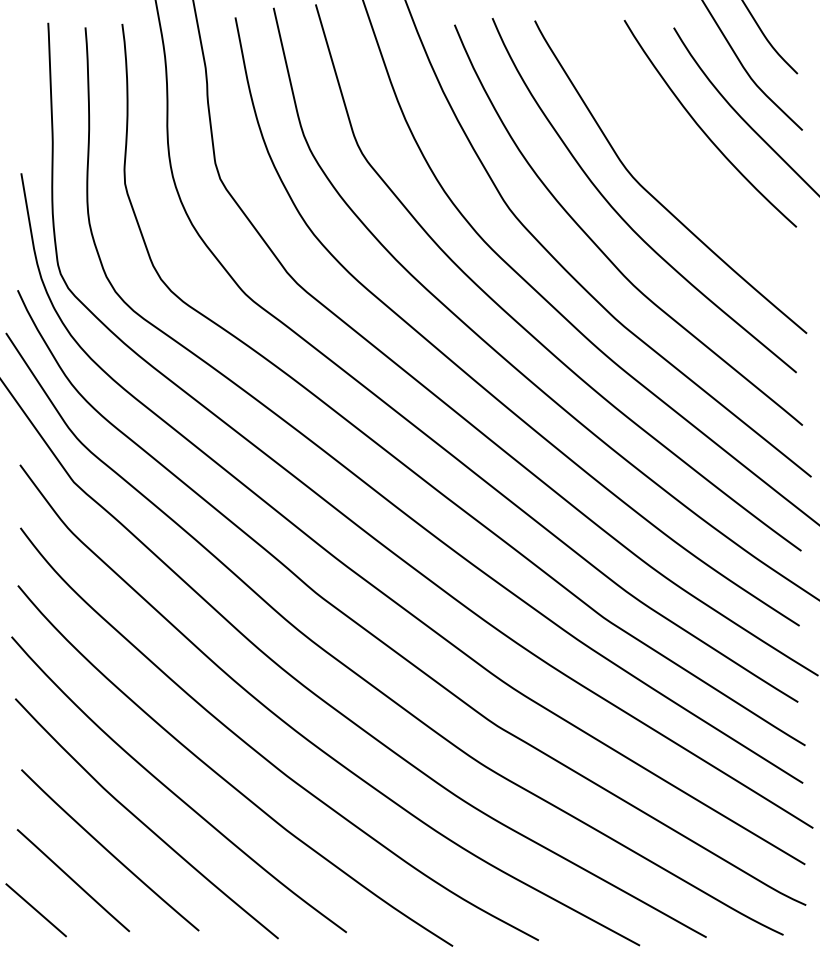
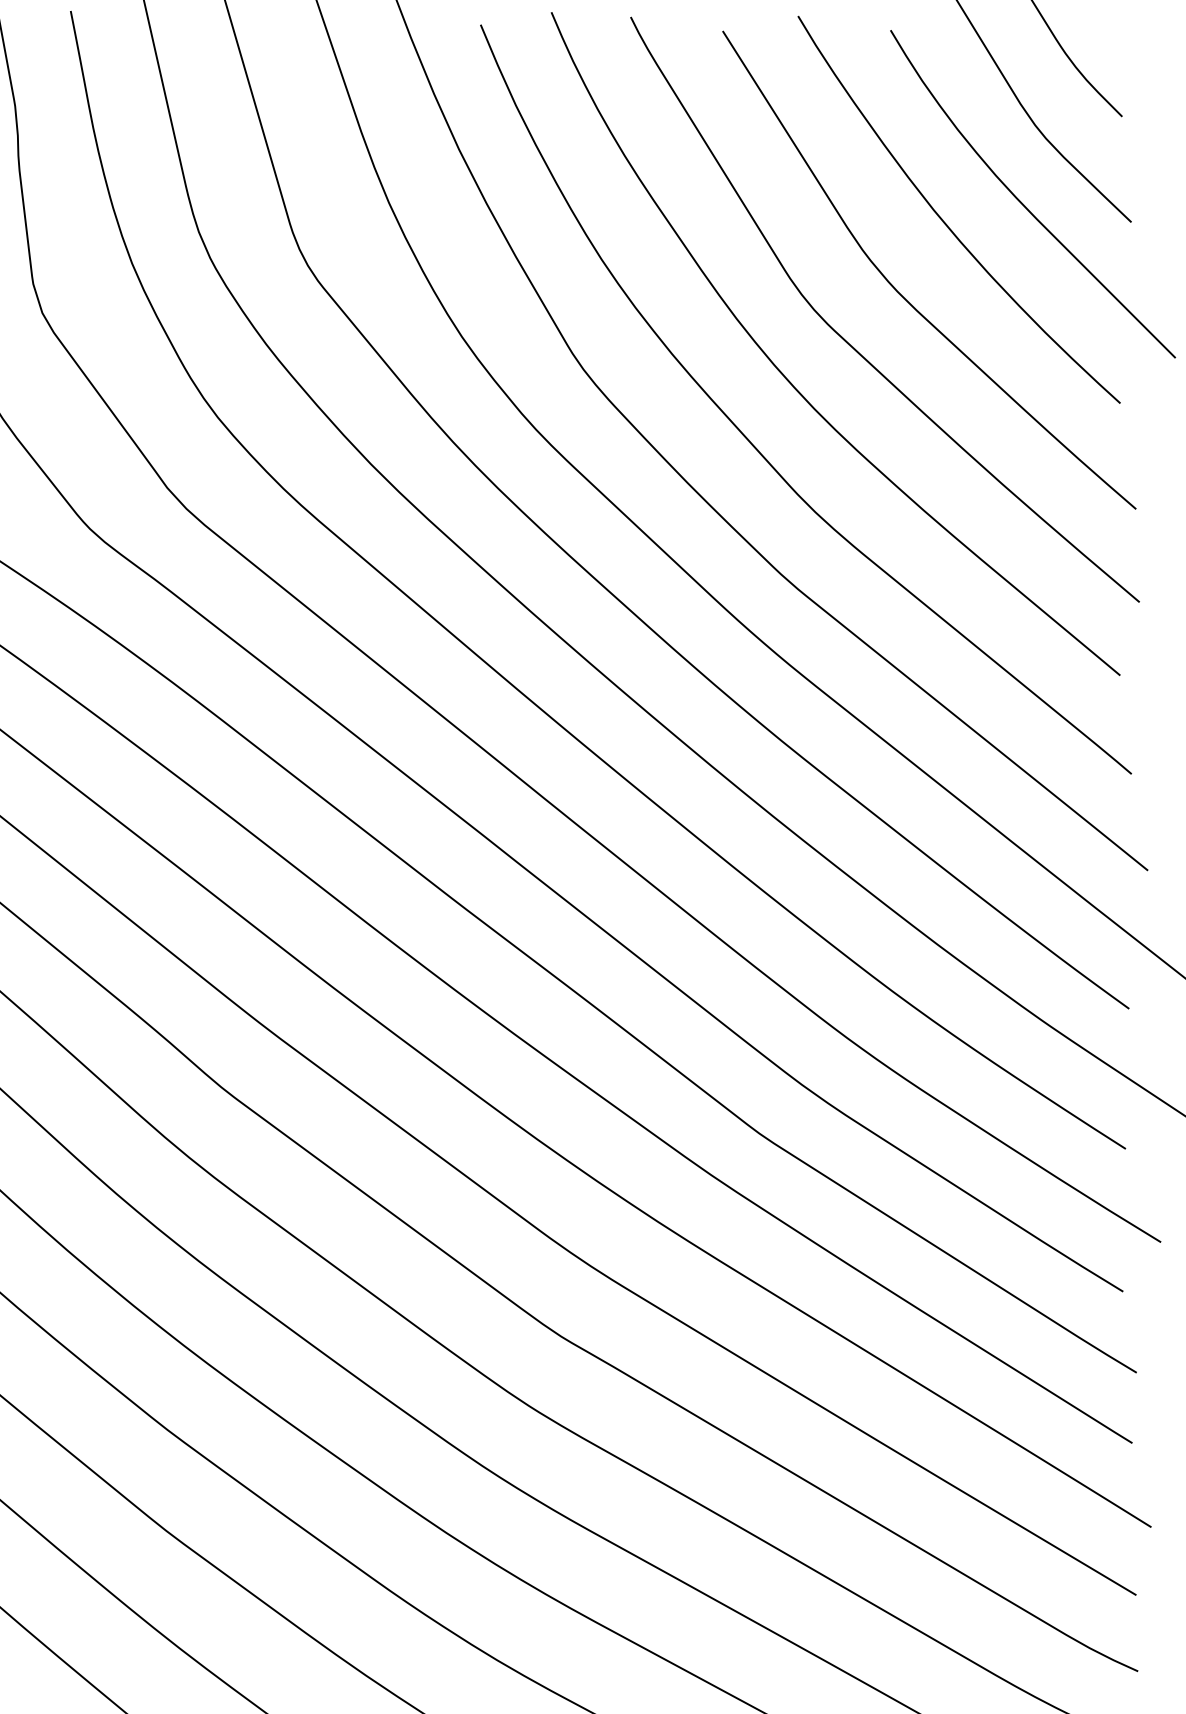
curve: (683, 171) -> (908, 299), added

